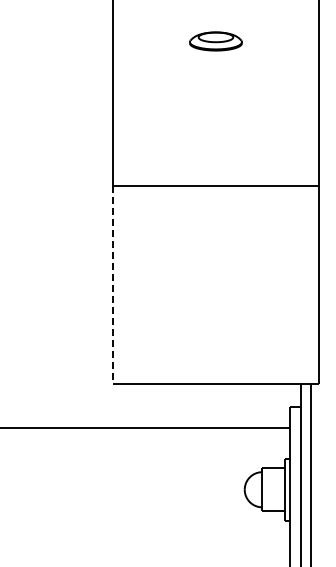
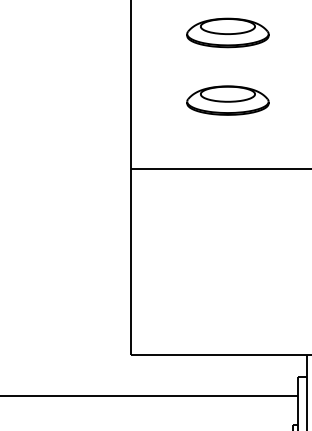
part: (215, 41) -> (227, 32), size x1.67
part: (215, 113) -> (227, 100), added
line: (112, 285) -> (130, 262), dashed -> solid

